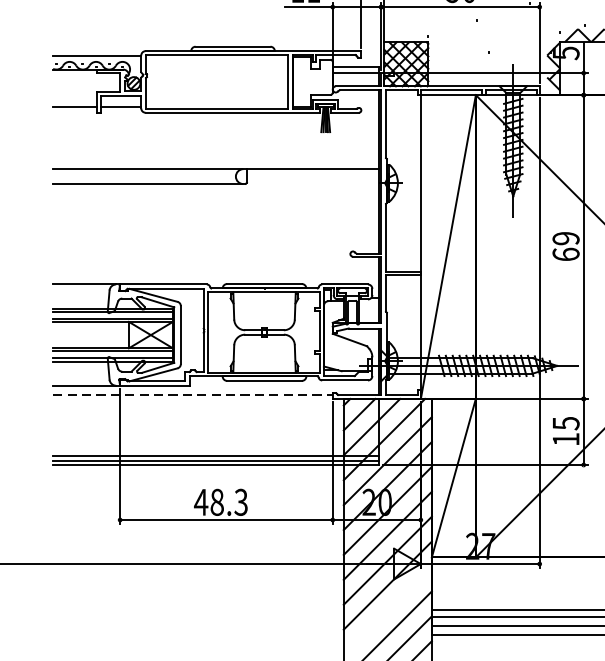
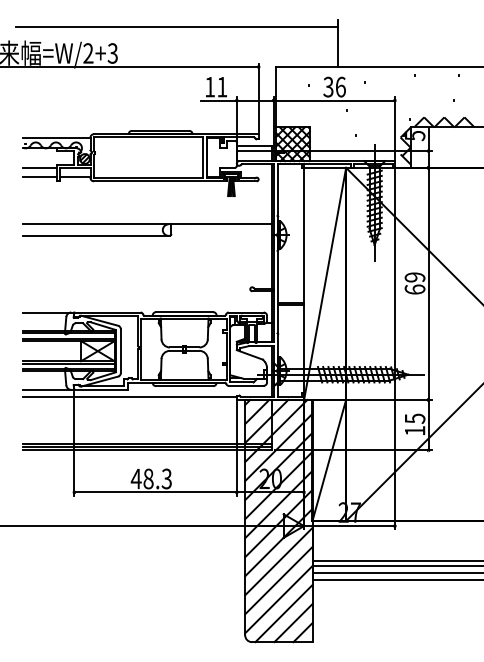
line: (74, 95) -> (39, 168), added
line: (193, 394) -> (130, 396), dashed -> solid
line: (387, 610) -> (278, 561), added

